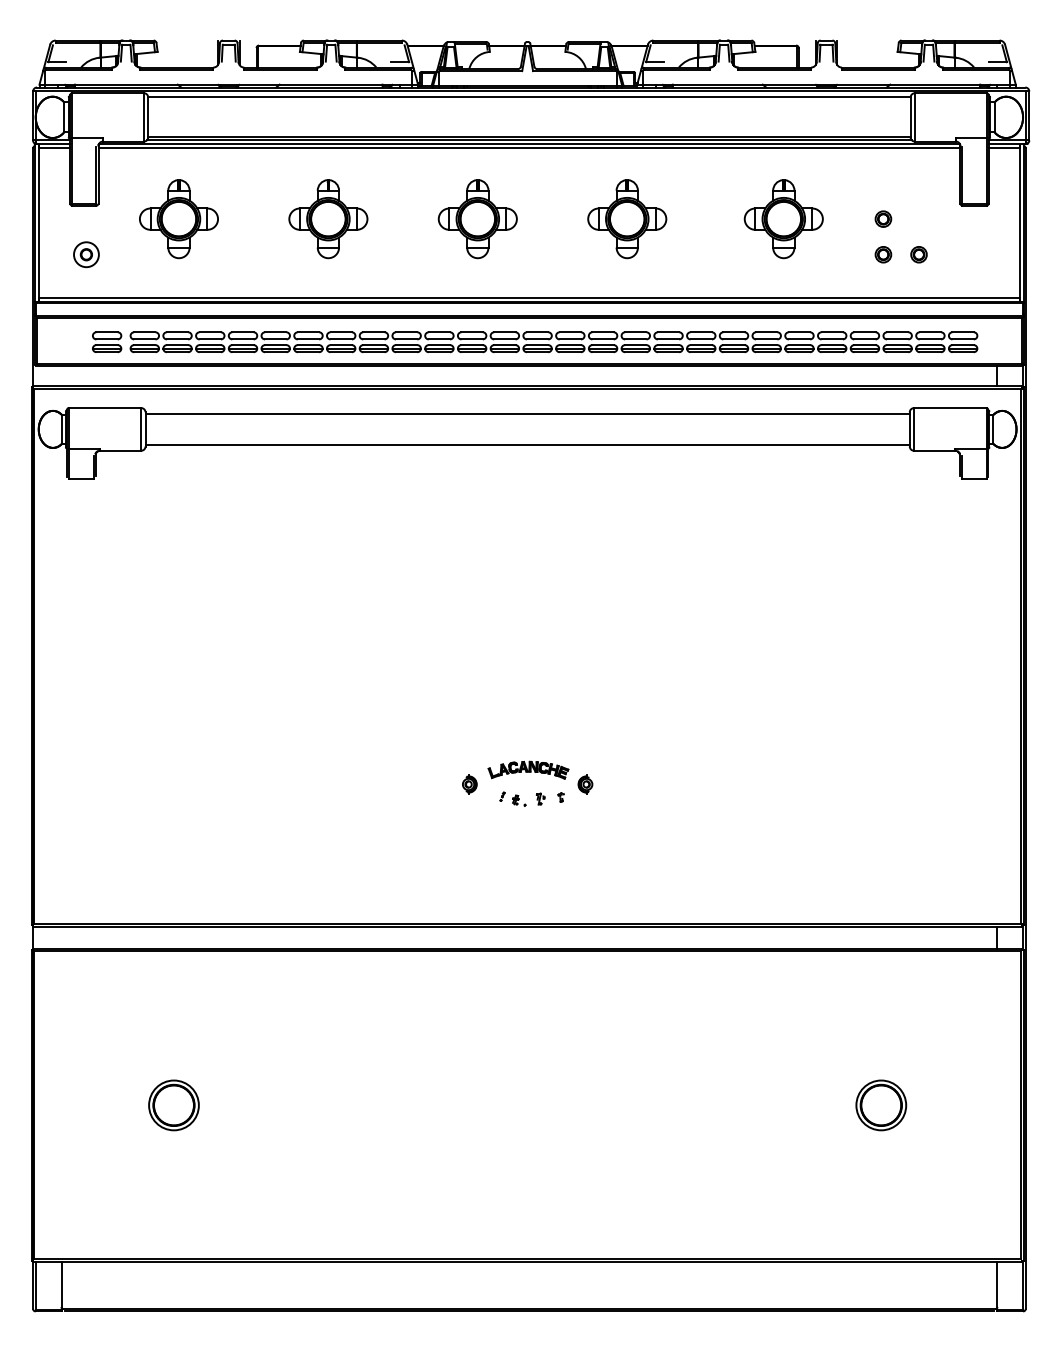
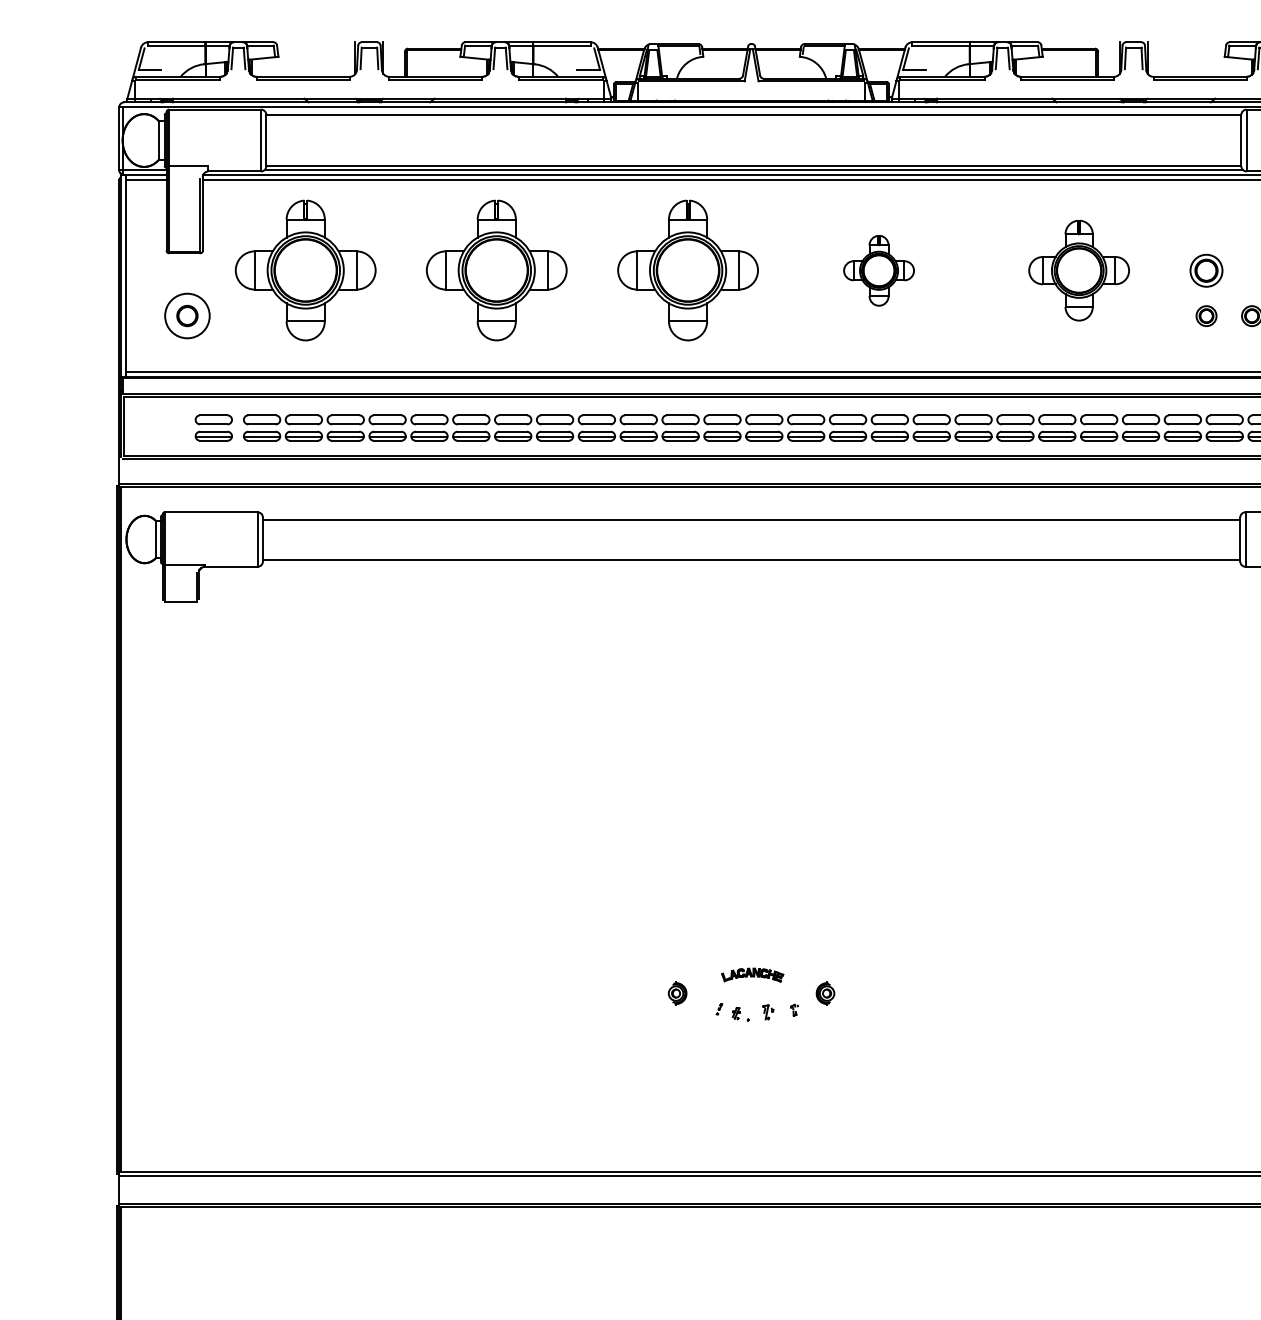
part: (883, 218) -> (1206, 269), size x1.6
part: (178, 219) -> (305, 271), size x1.4
part: (328, 219) -> (496, 271), size x1.4
part: (477, 219) -> (687, 271), size x1.4
part: (627, 219) -> (879, 271), size x0.7
part: (86, 254) -> (187, 315), size x1.4
part: (528, 769) -> (752, 974), size x0.6

